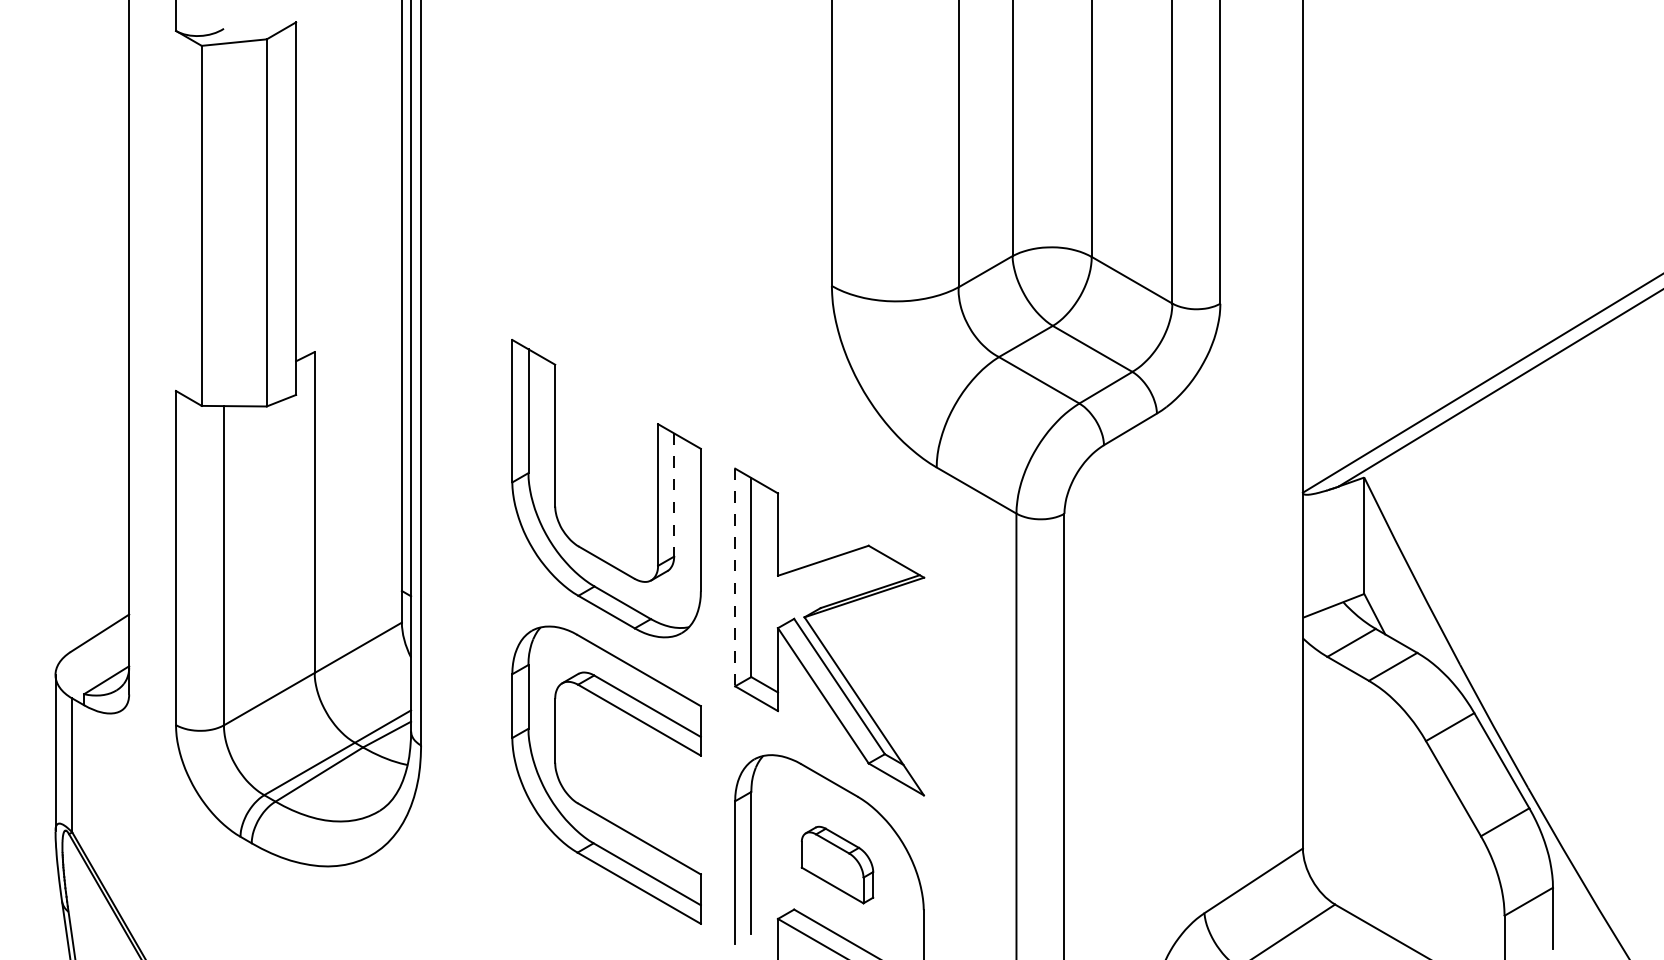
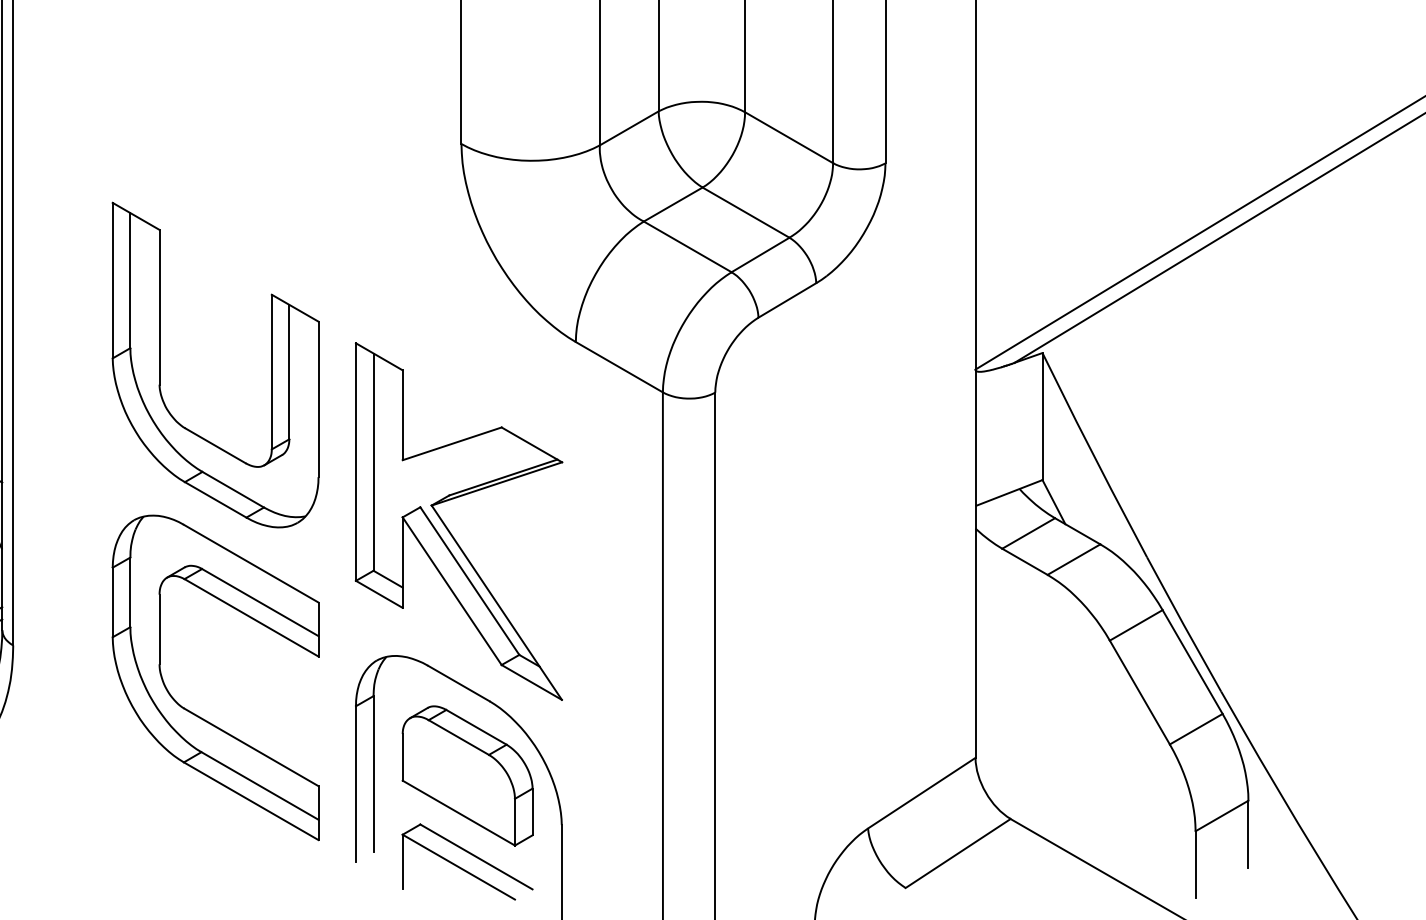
line: (674, 495) -> (289, 372), dashed -> solid
line: (735, 577) -> (356, 462), dashed -> solid
part: (837, 864) -> (467, 775), size x1.67

